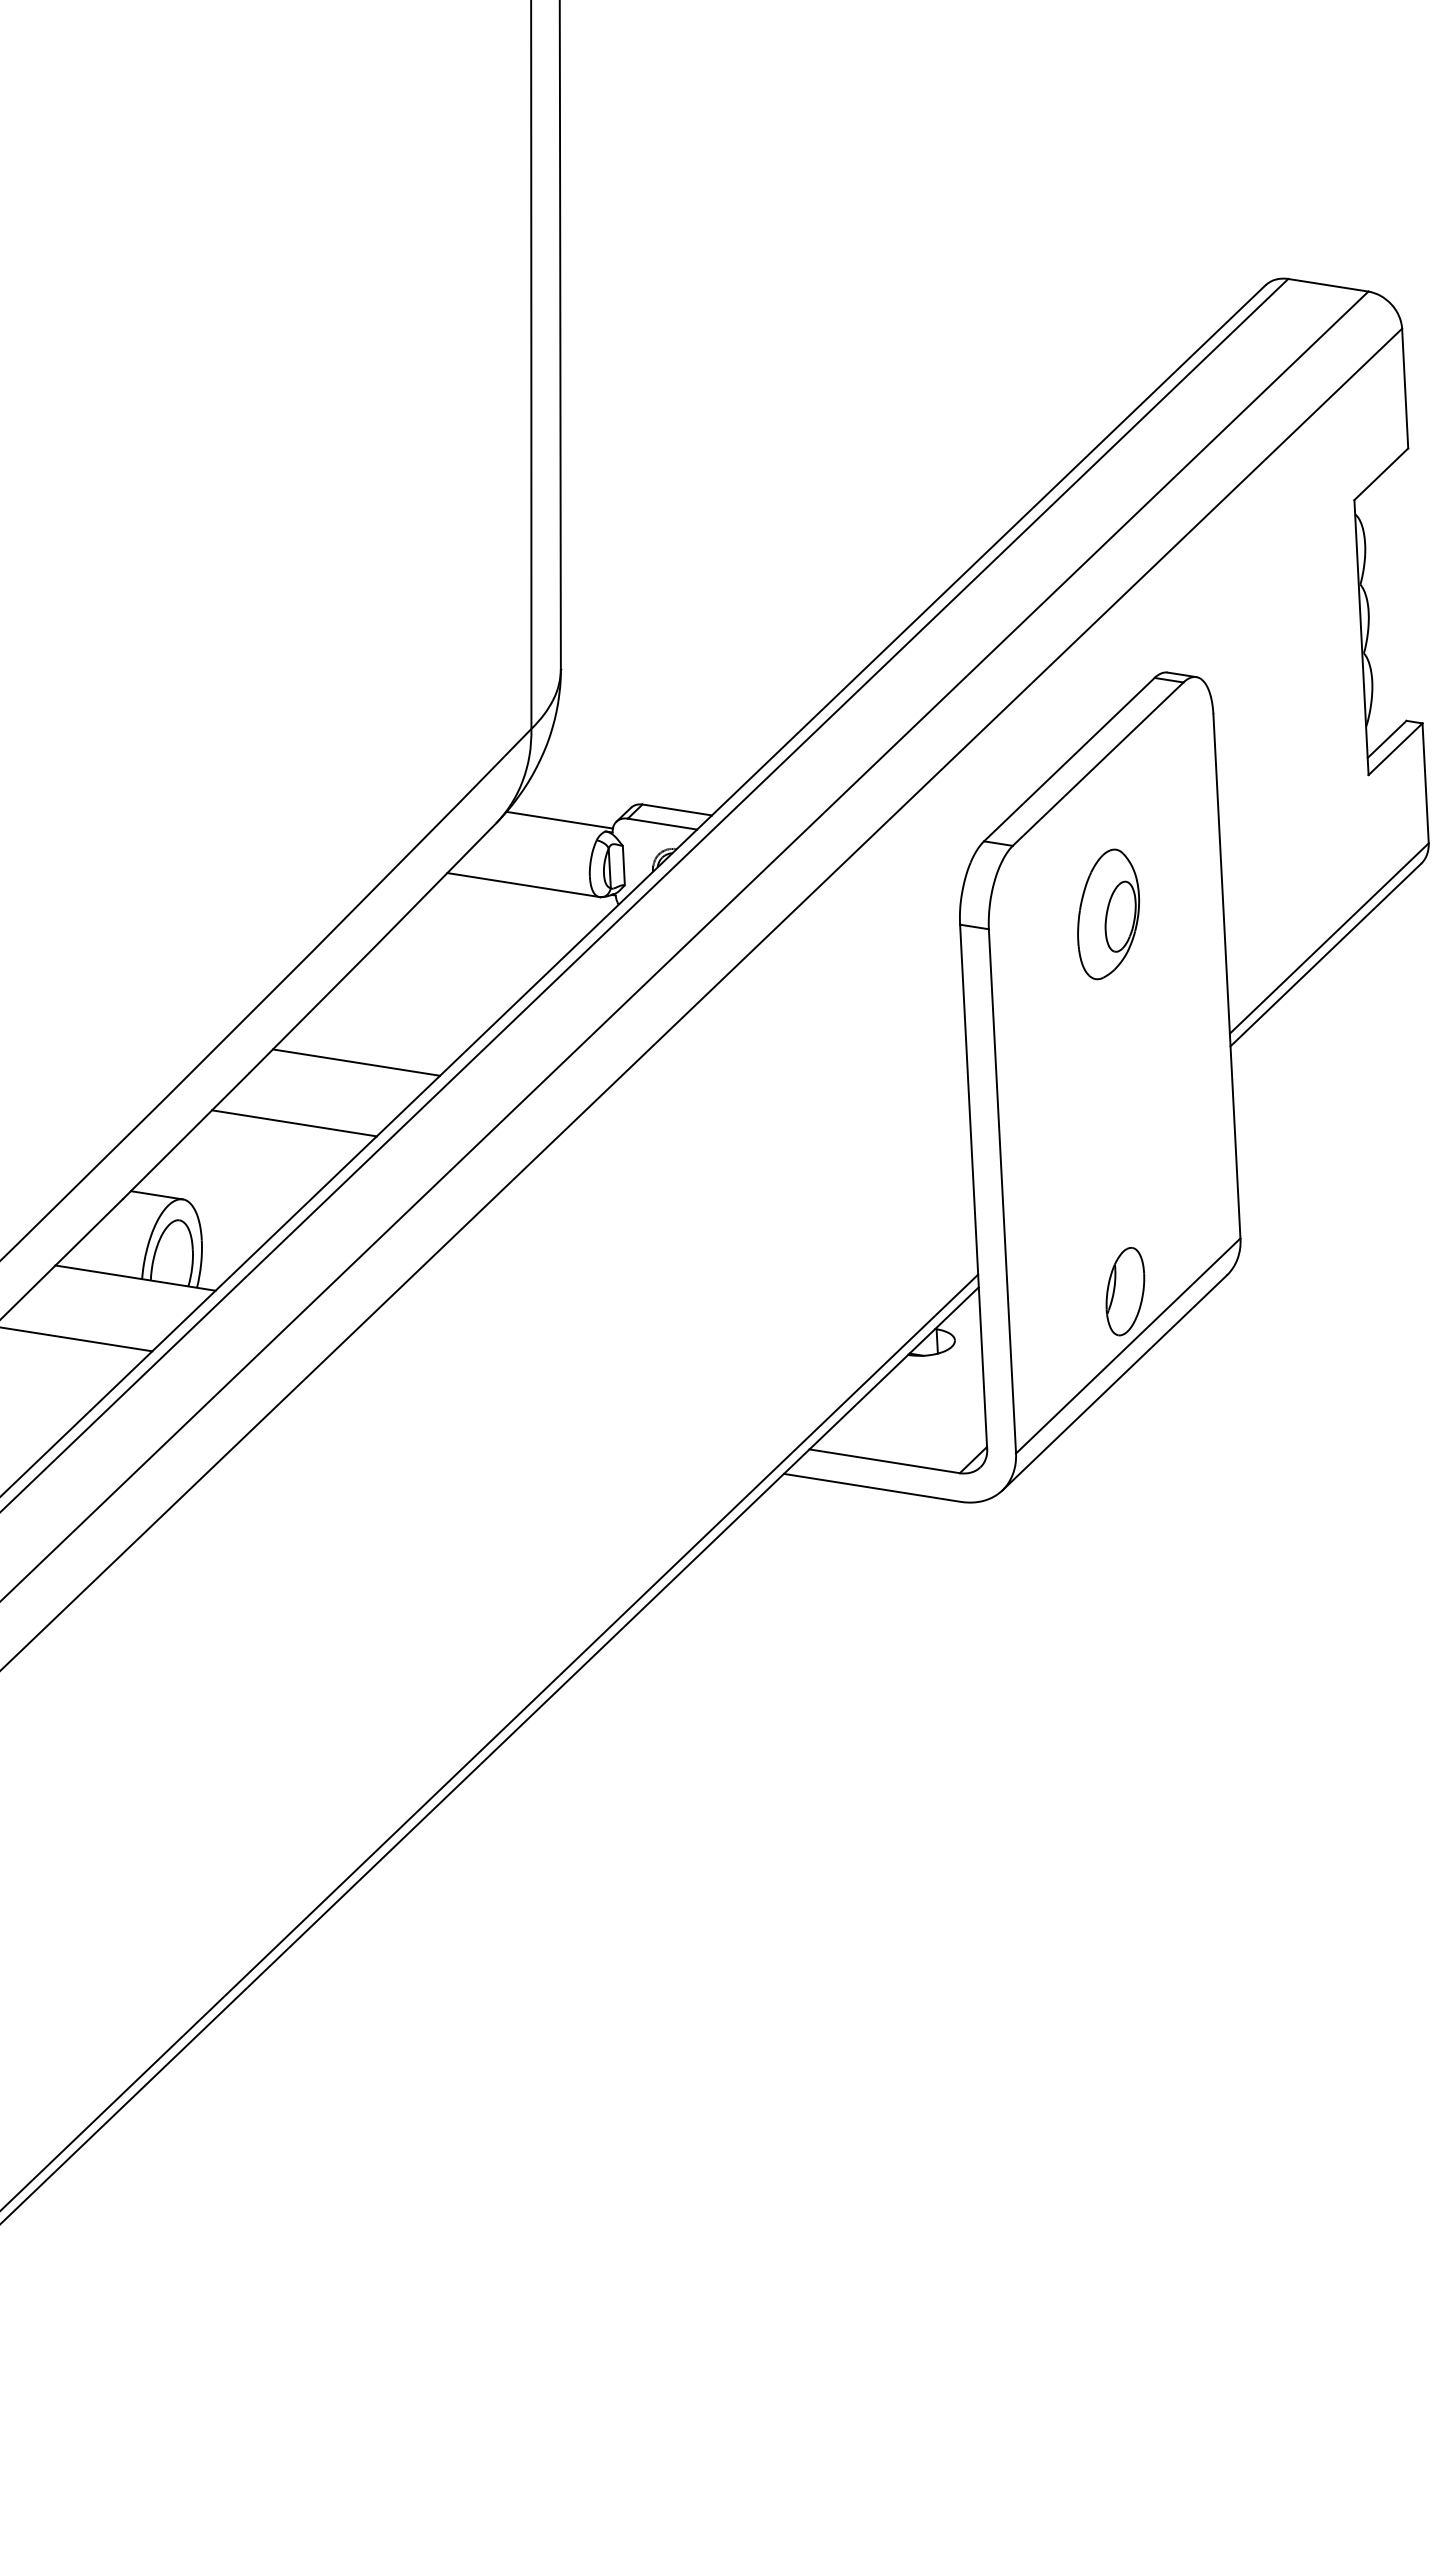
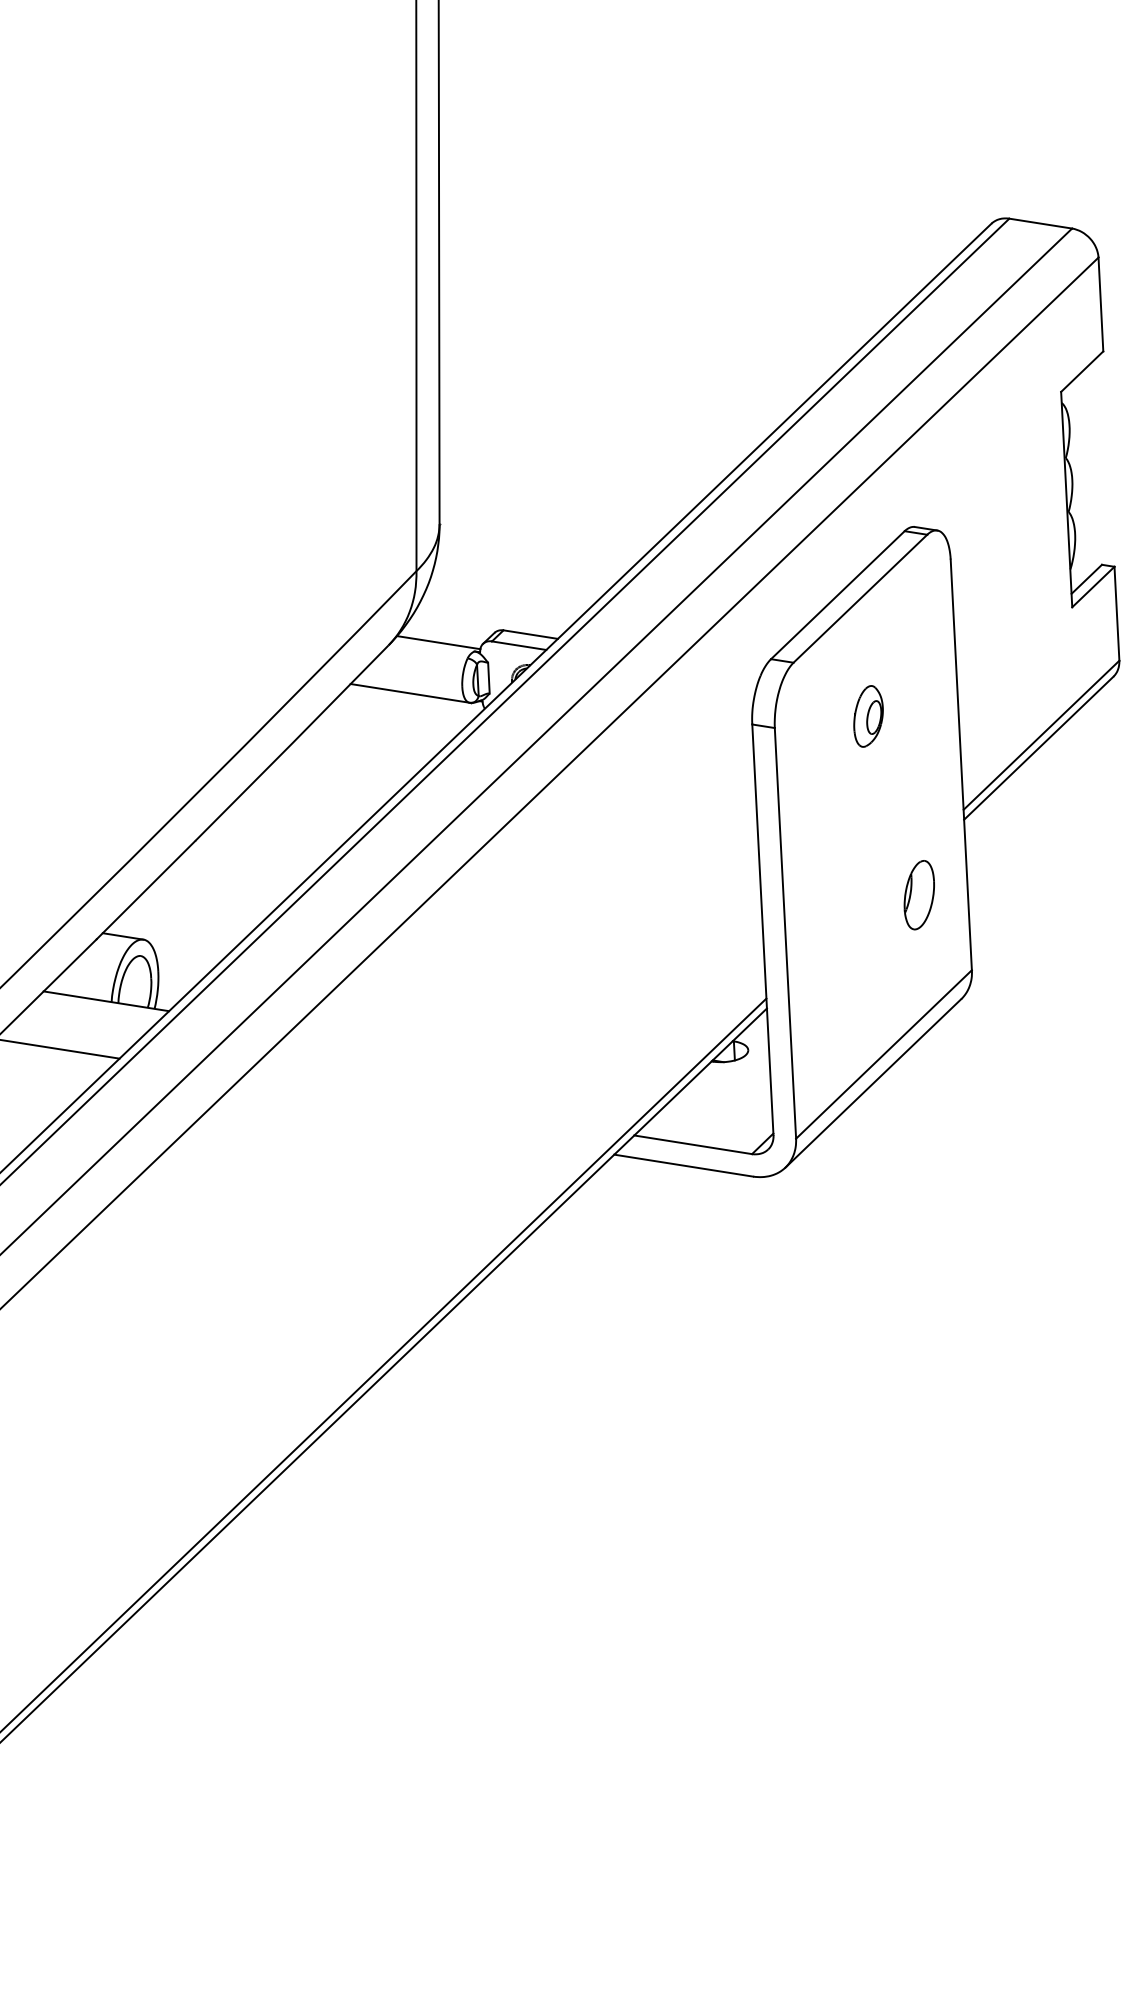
part: (1108, 914) -> (868, 716), size x0.6
line: (356, 1062) -> (279, 832), removed
line: (294, 1123) -> (230, 880), removed
part: (1125, 1291) -> (919, 895), moved

